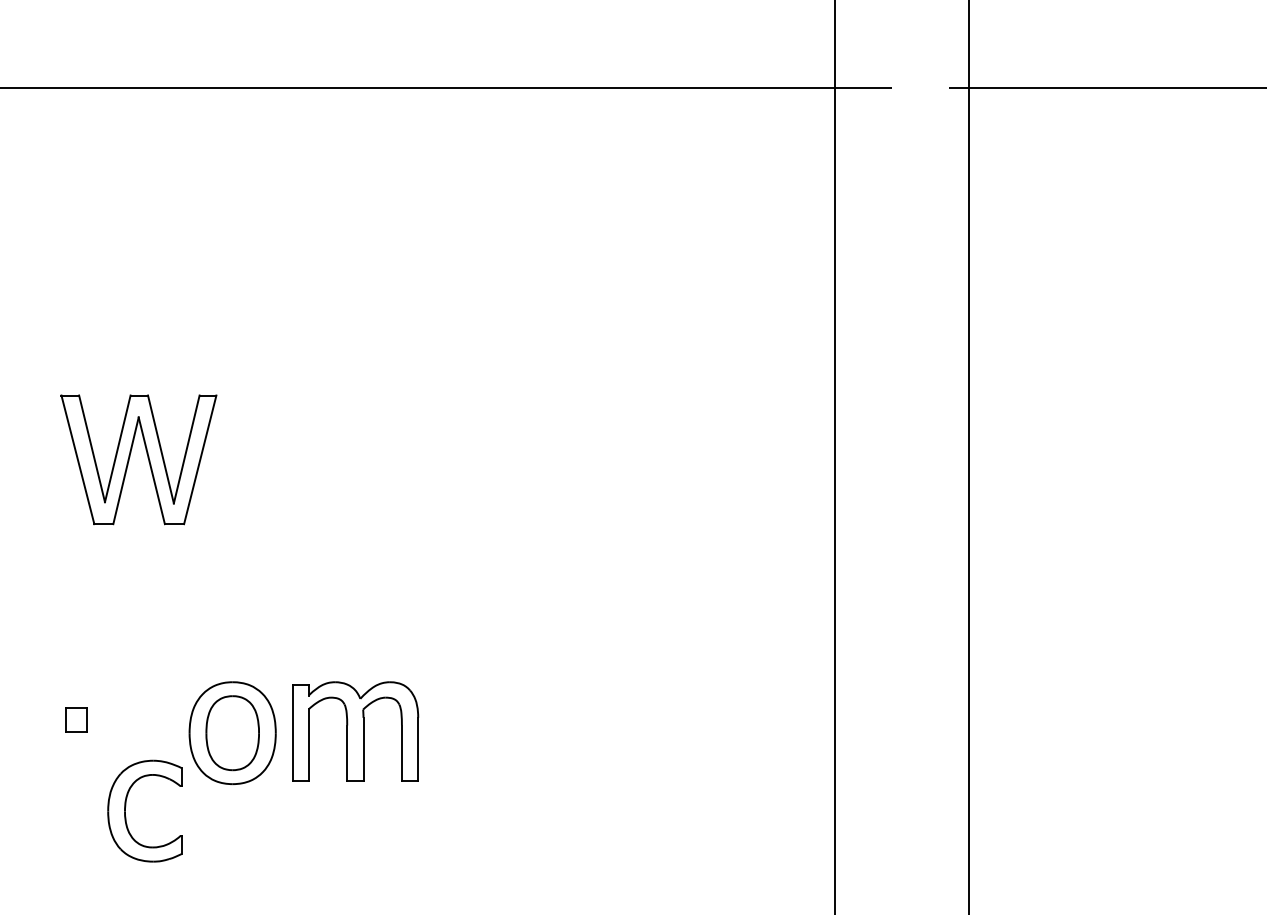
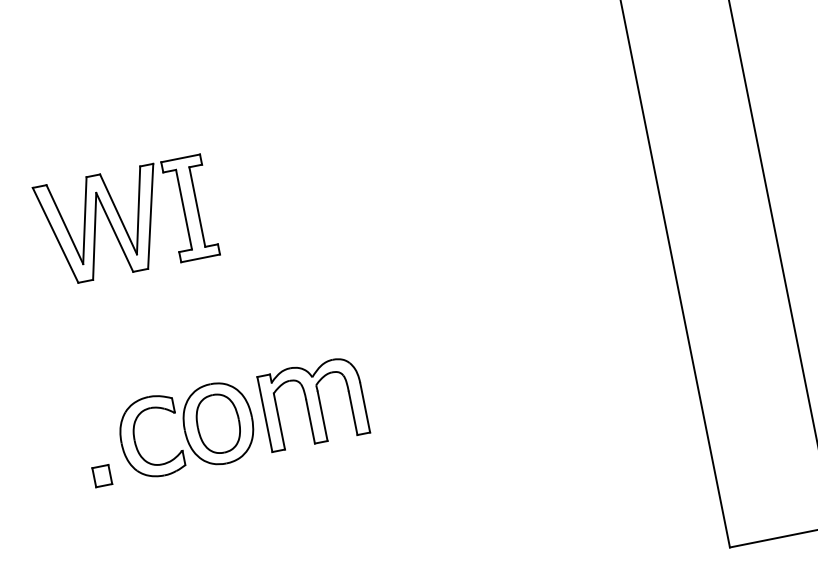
part: (251, 459) -> (190, 208), added
part: (76, 719) -> (102, 475), moved
part: (126, 806) -> (135, 436), moved

